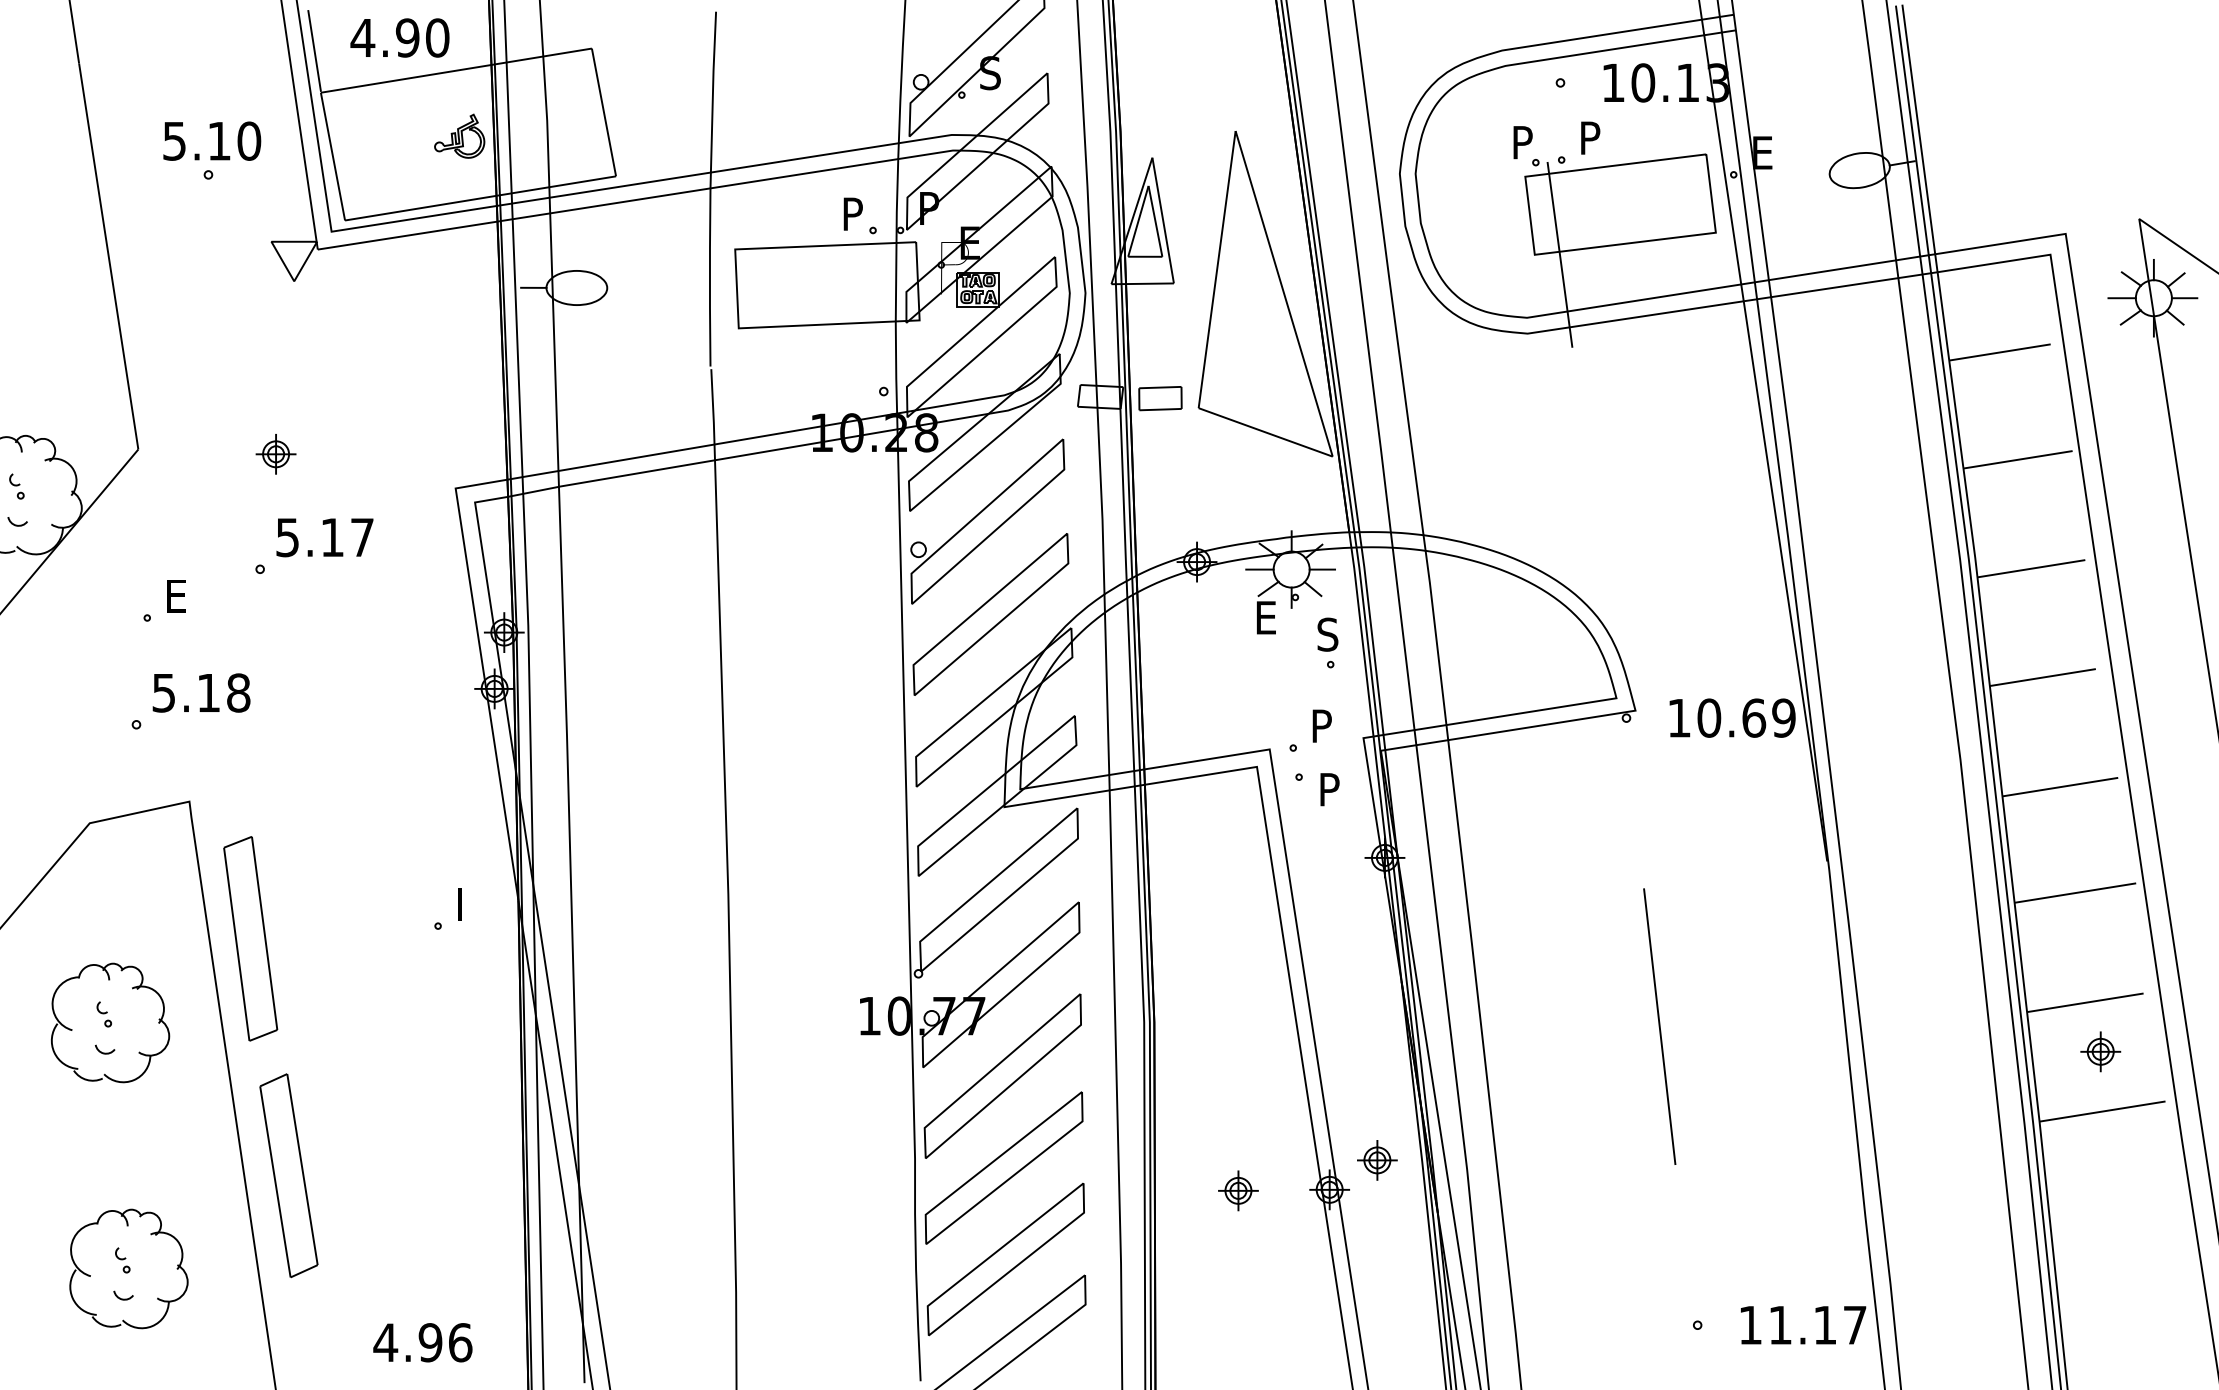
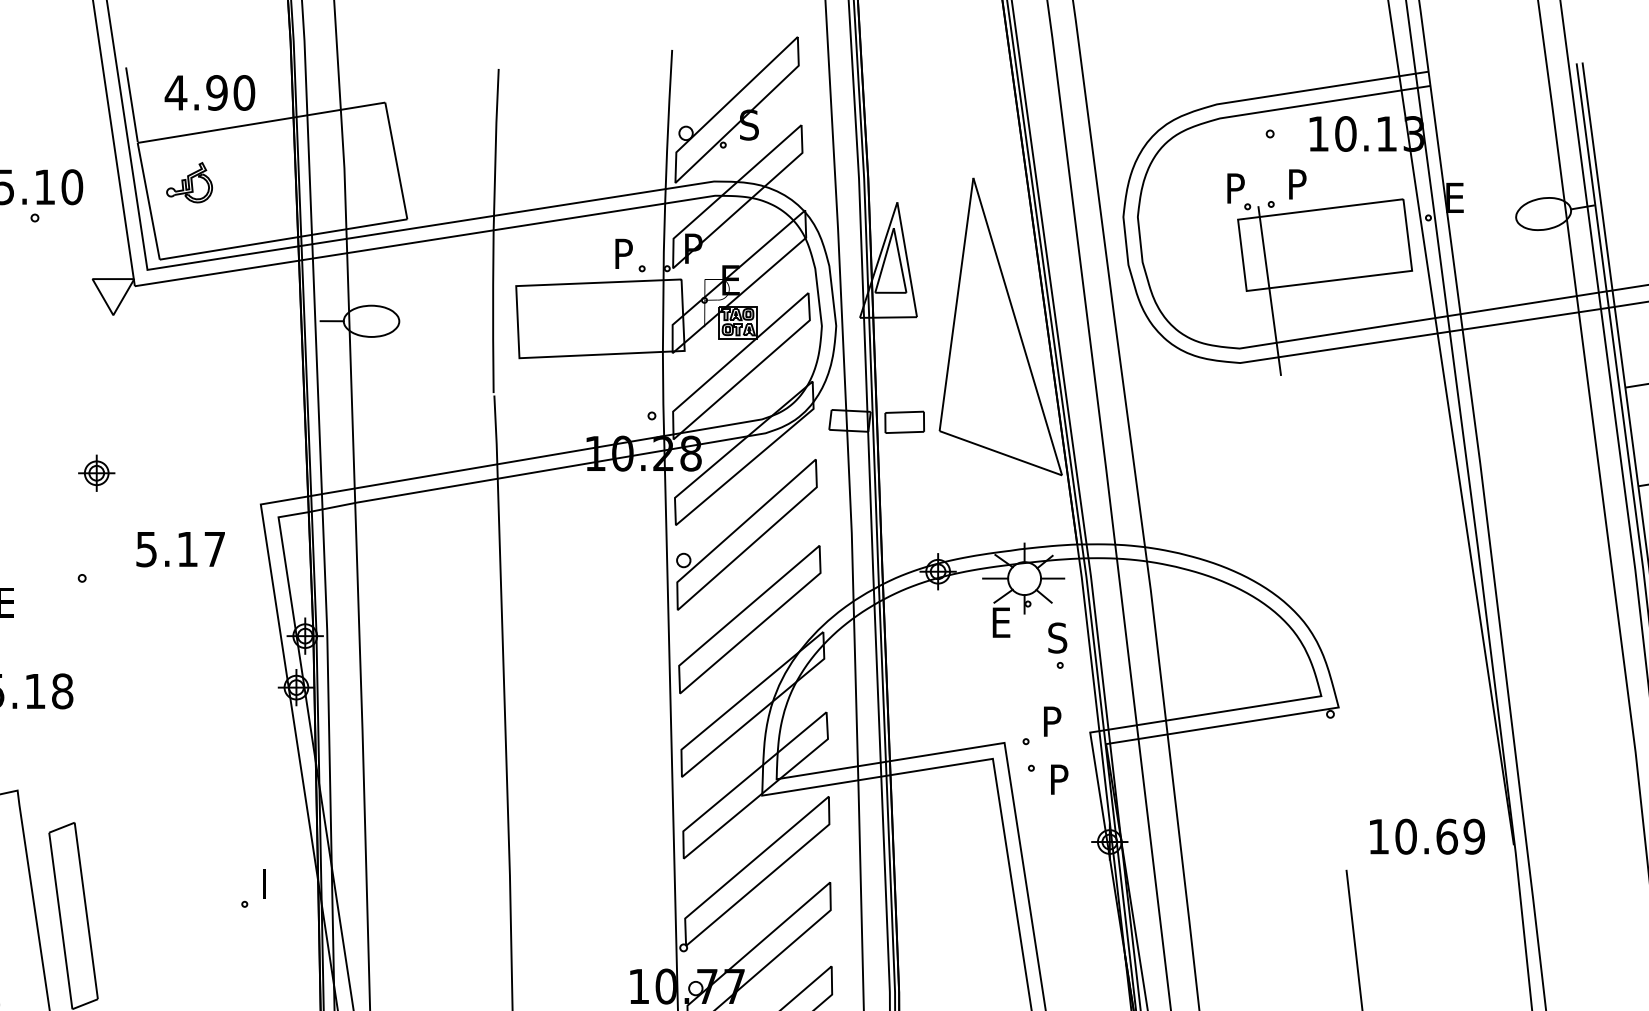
part: (459, 135) -> (189, 182), moved
text: (324, 537) -> (180, 549), moved
text: (1732, 717) -> (1427, 836), moved

